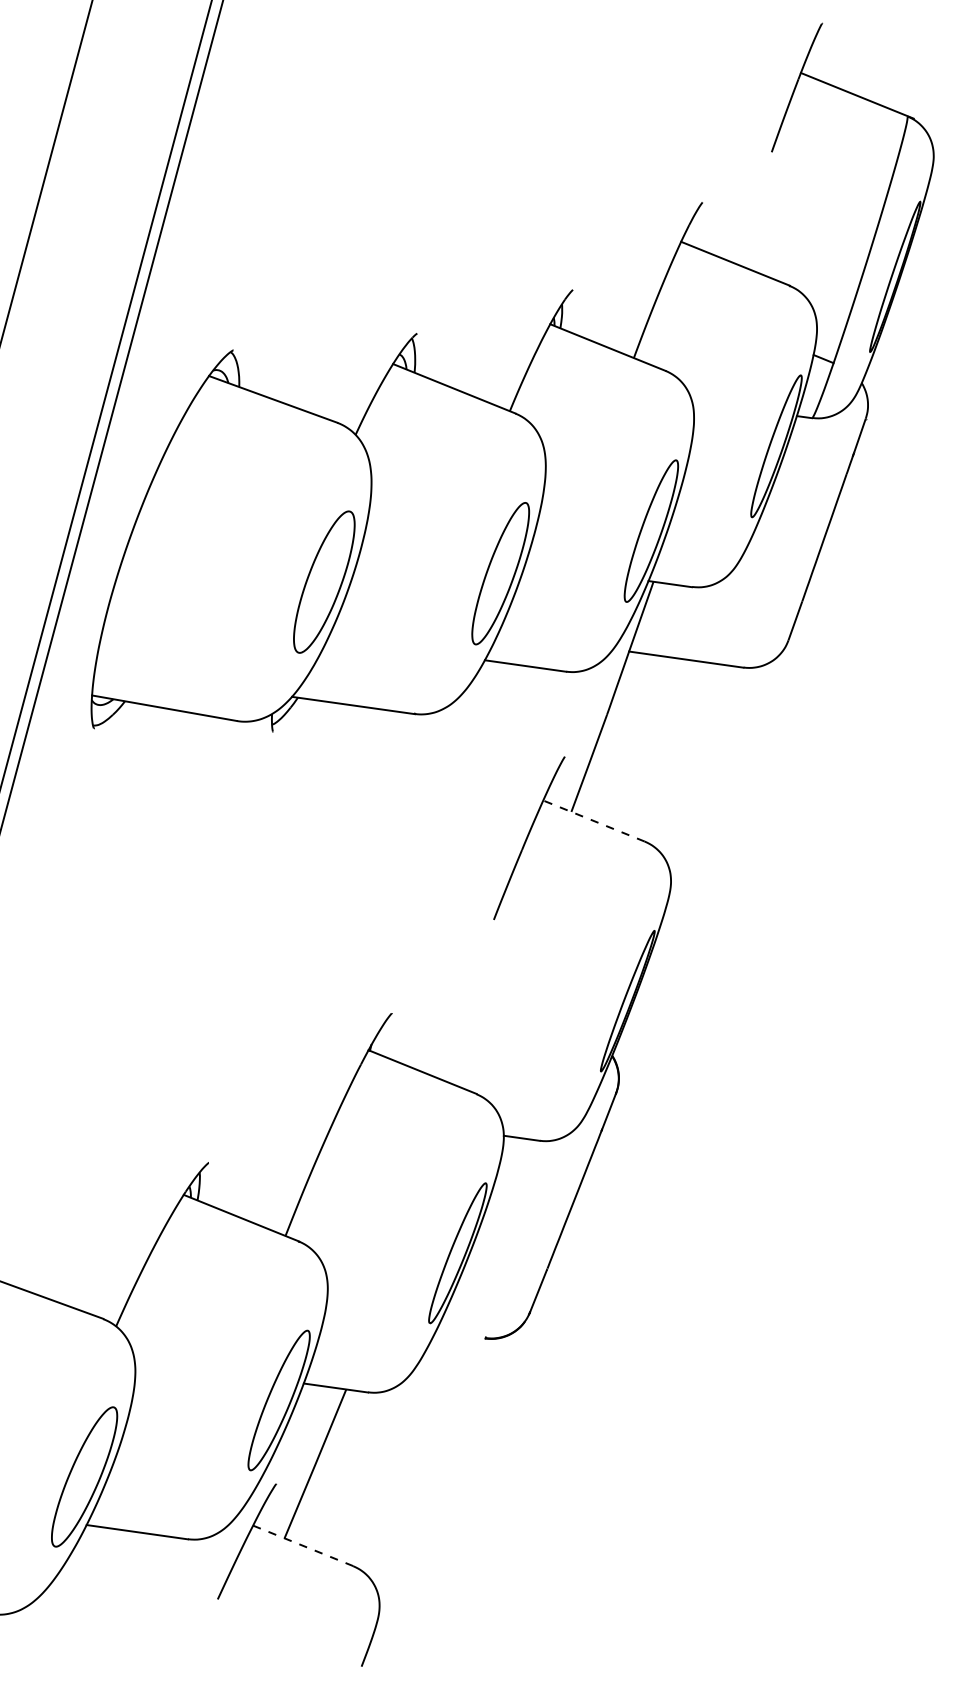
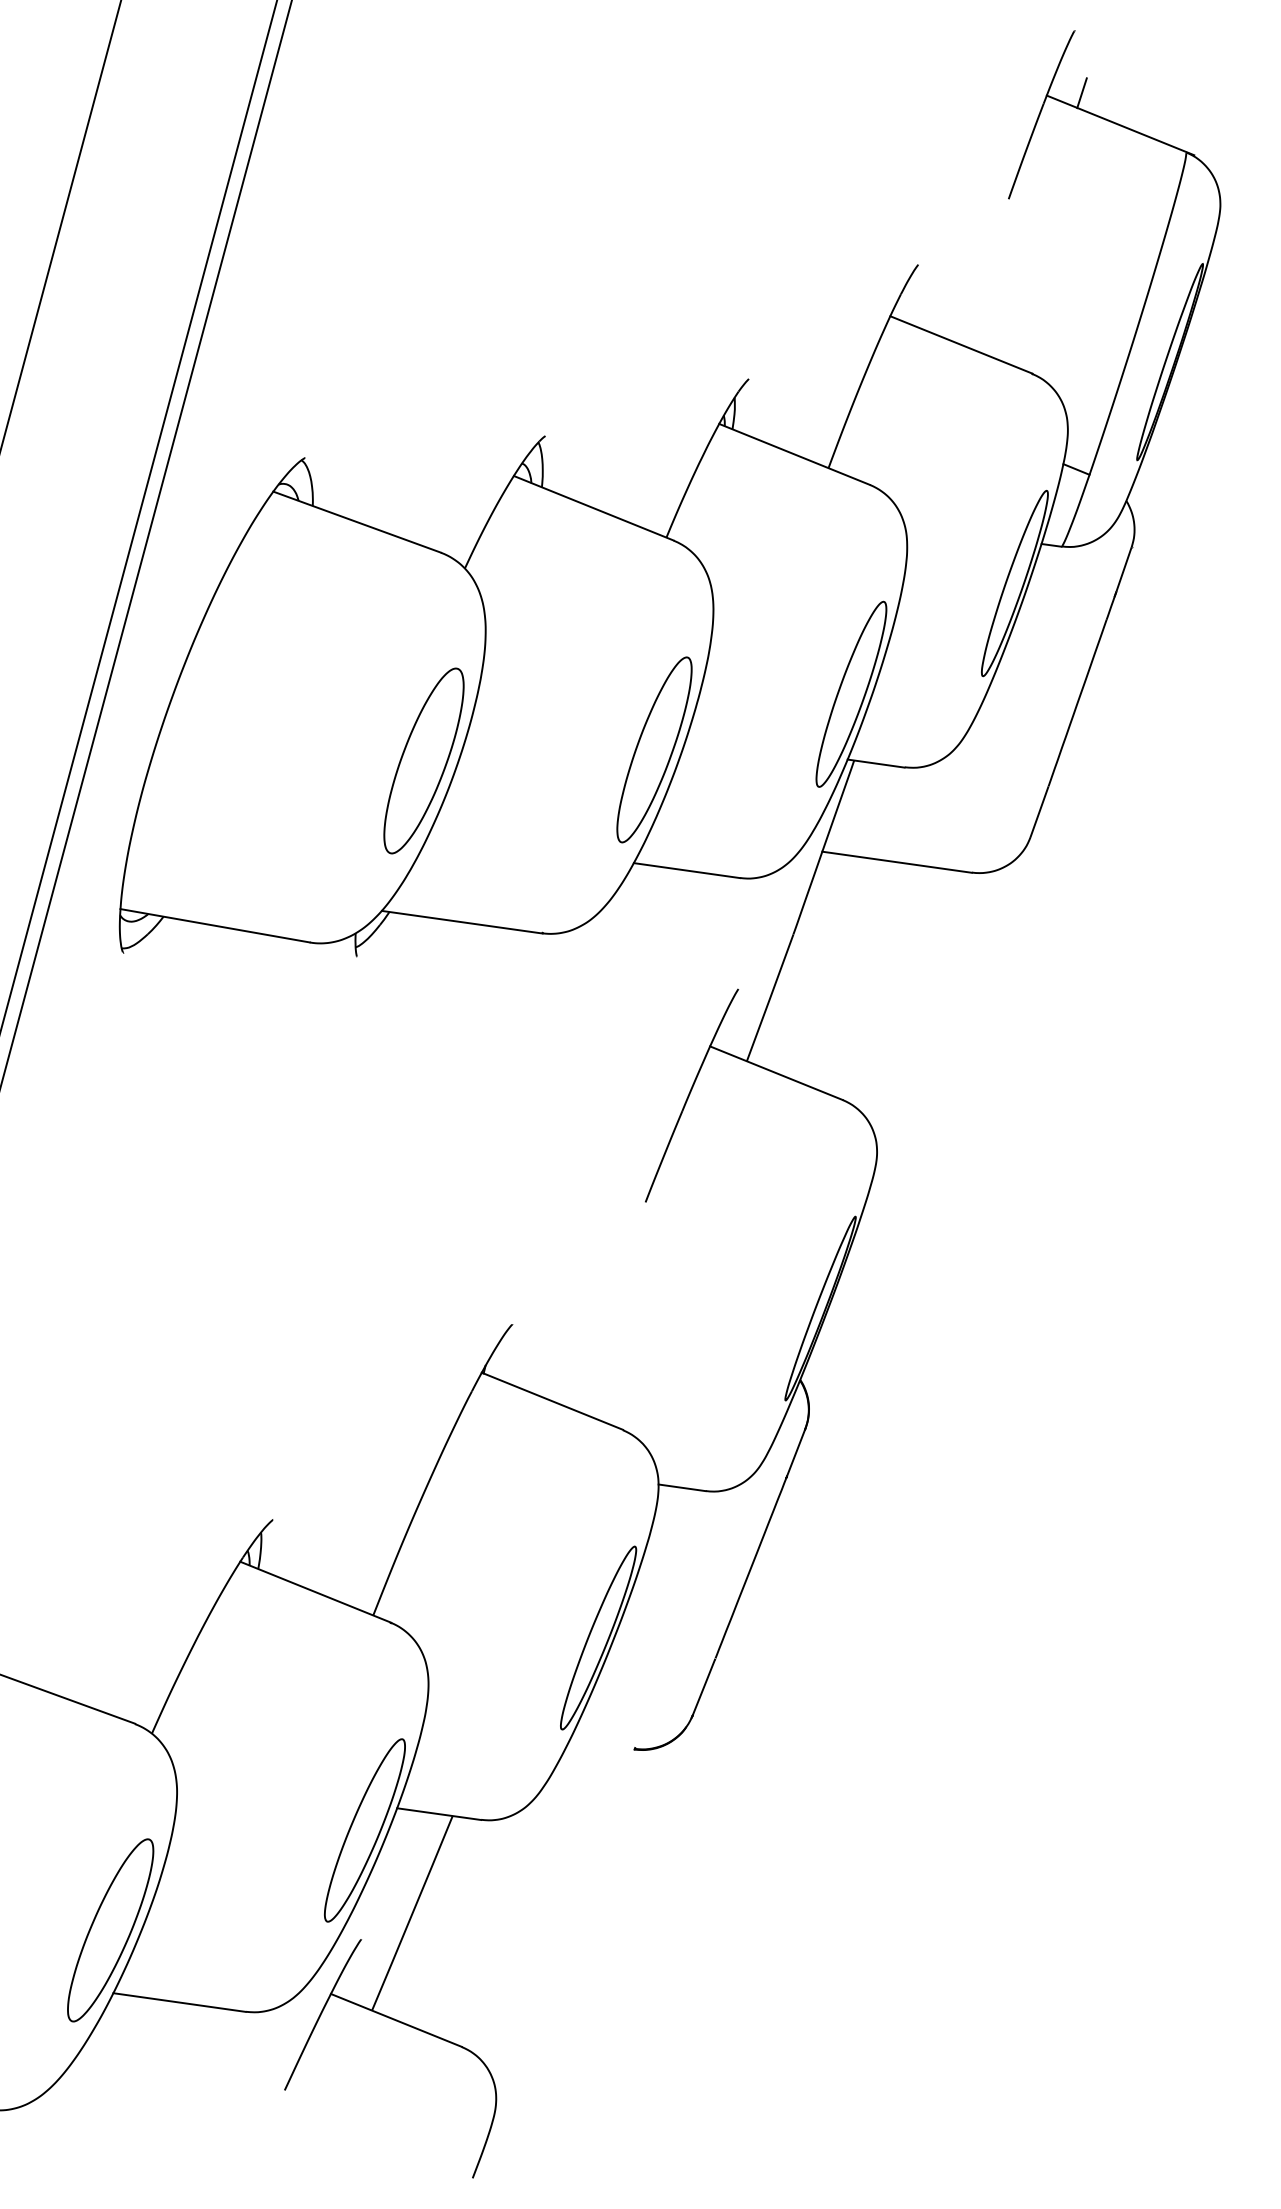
line: (827, 71) -> (1081, 93), added
line: (593, 821) -> (775, 1073), dashed -> solid
line: (303, 1545) -> (396, 2020), dashed -> solid

